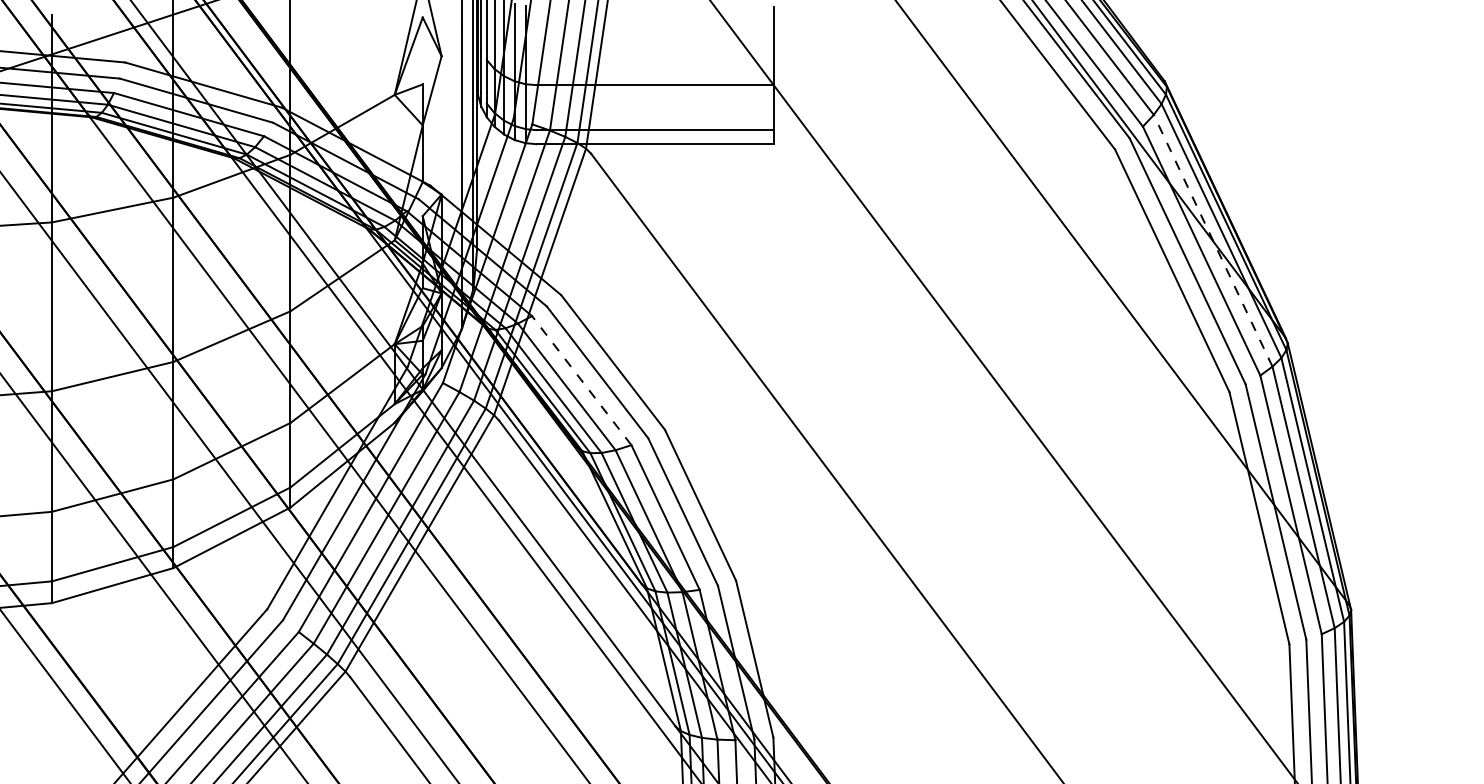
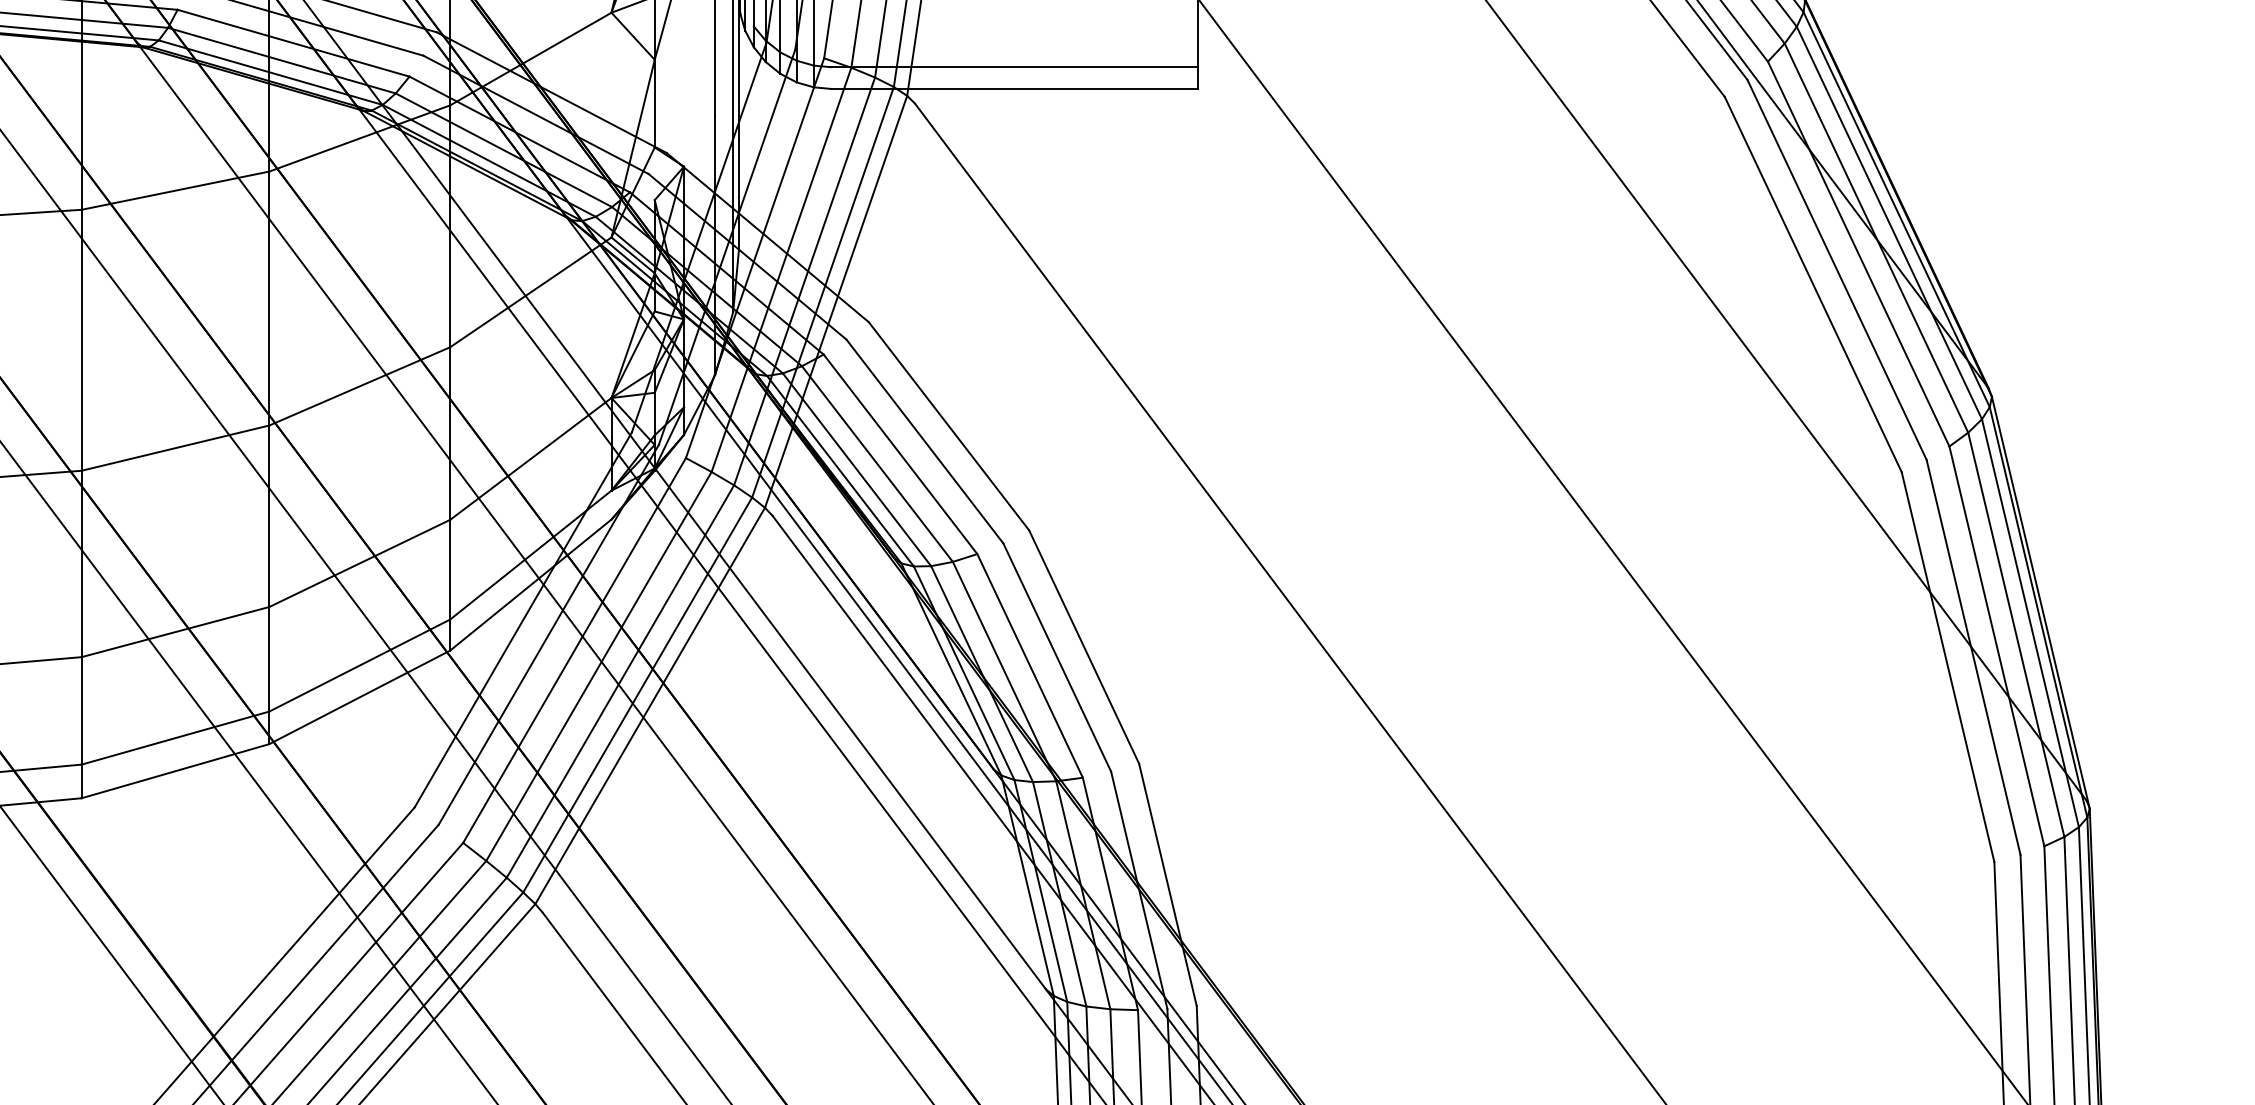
line: (1212, 240) -> (1875, 237), dashed -> solid
line: (581, 380) -> (900, 454), dashed -> solid

